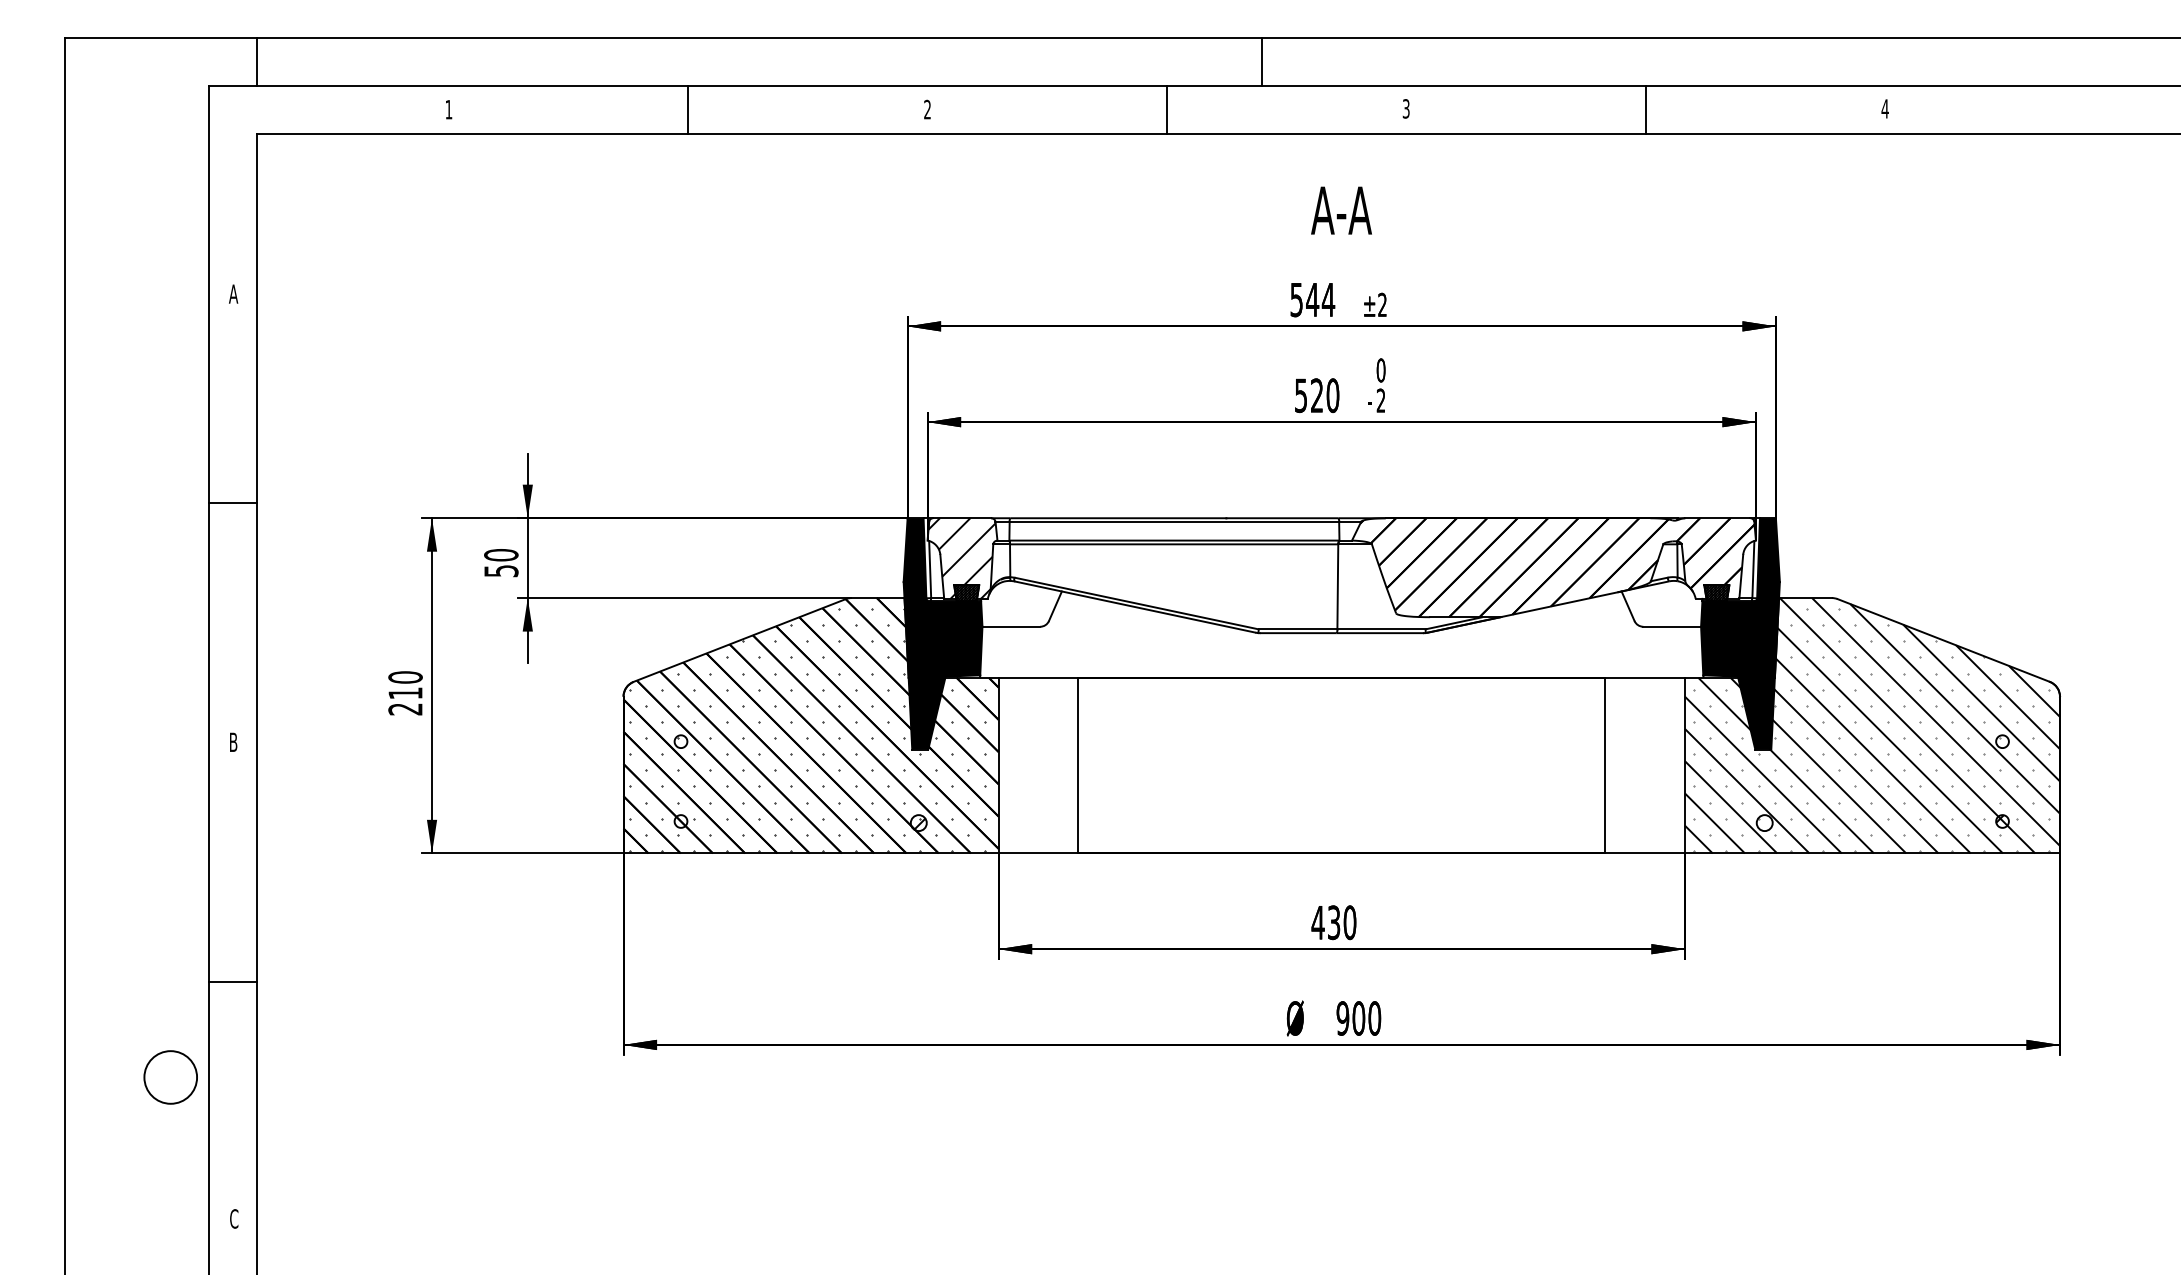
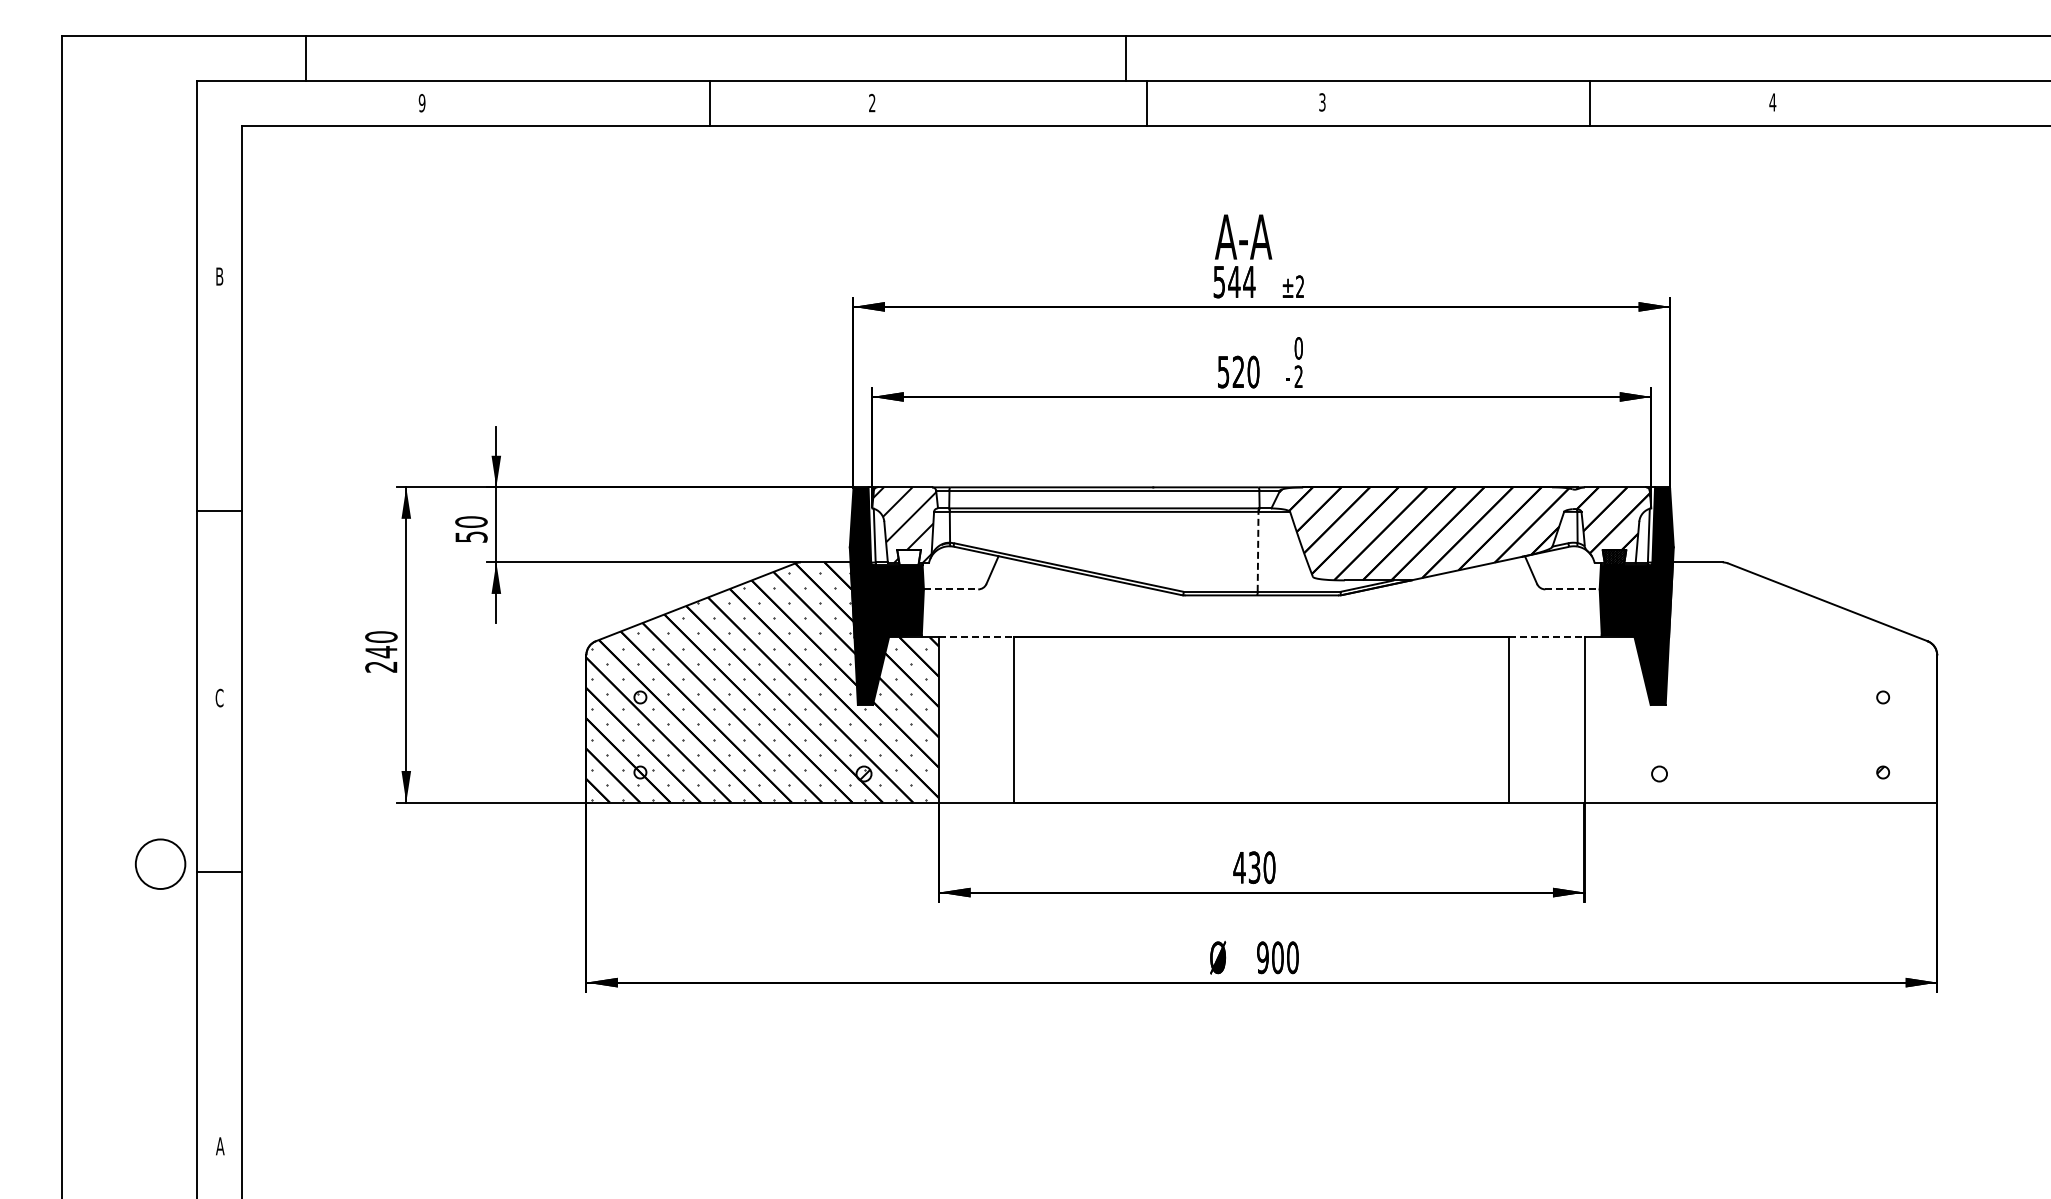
line: (256, 62) -> (305, 58), moved
line: (1262, 62) -> (1126, 58), moved
text: (448, 110) -> (421, 103), 1 -> 9
line: (687, 110) -> (709, 103), moved
line: (1167, 110) -> (1147, 103), moved
line: (1645, 110) -> (1590, 103), moved
text: (1341, 210) -> (1243, 236), moved
text: (233, 294) -> (219, 276), A -> B
line: (232, 502) -> (218, 510), moved
line: (1338, 586) -> (1258, 551), solid -> dashed
hatch: (966, 593) -> (908, 558), removed
line: (1011, 626) -> (951, 589), solid -> dashed
line: (1673, 626) -> (1573, 589), solid -> dashed
line: (1038, 677) -> (976, 637), solid -> dashed
line: (1644, 677) -> (1546, 637), solid -> dashed
text: (405, 693) -> (381, 652), 210 -> 240
hatch: (1872, 725) -> (1760, 682), removed
text: (233, 741) -> (219, 697), B -> C
line: (232, 982) -> (218, 872), moved
circle: (170, 1076) -> (160, 863), moved
text: (234, 1219) -> (220, 1146), C -> A

